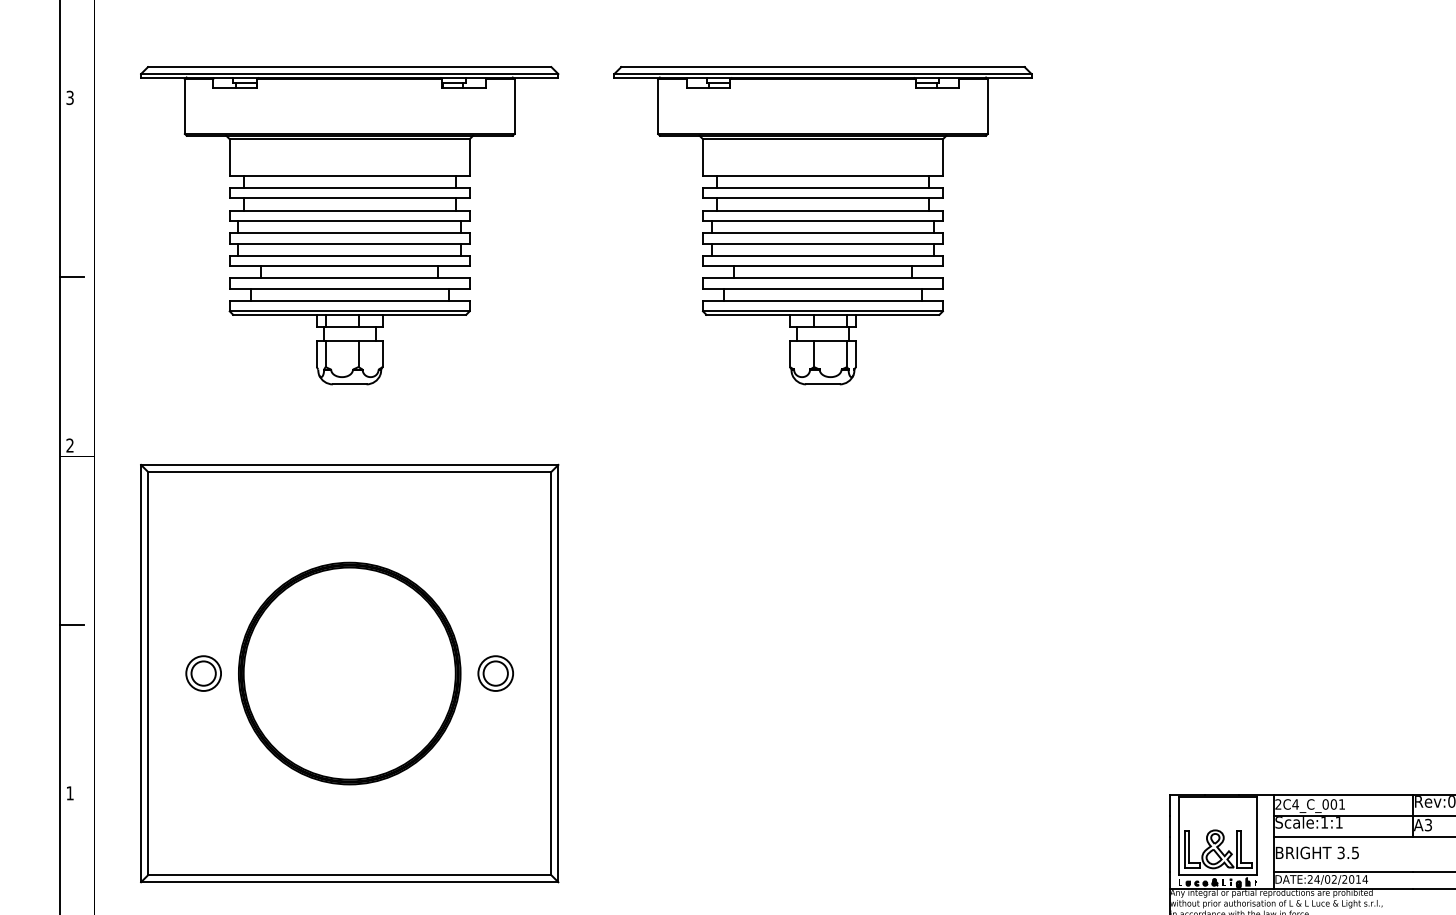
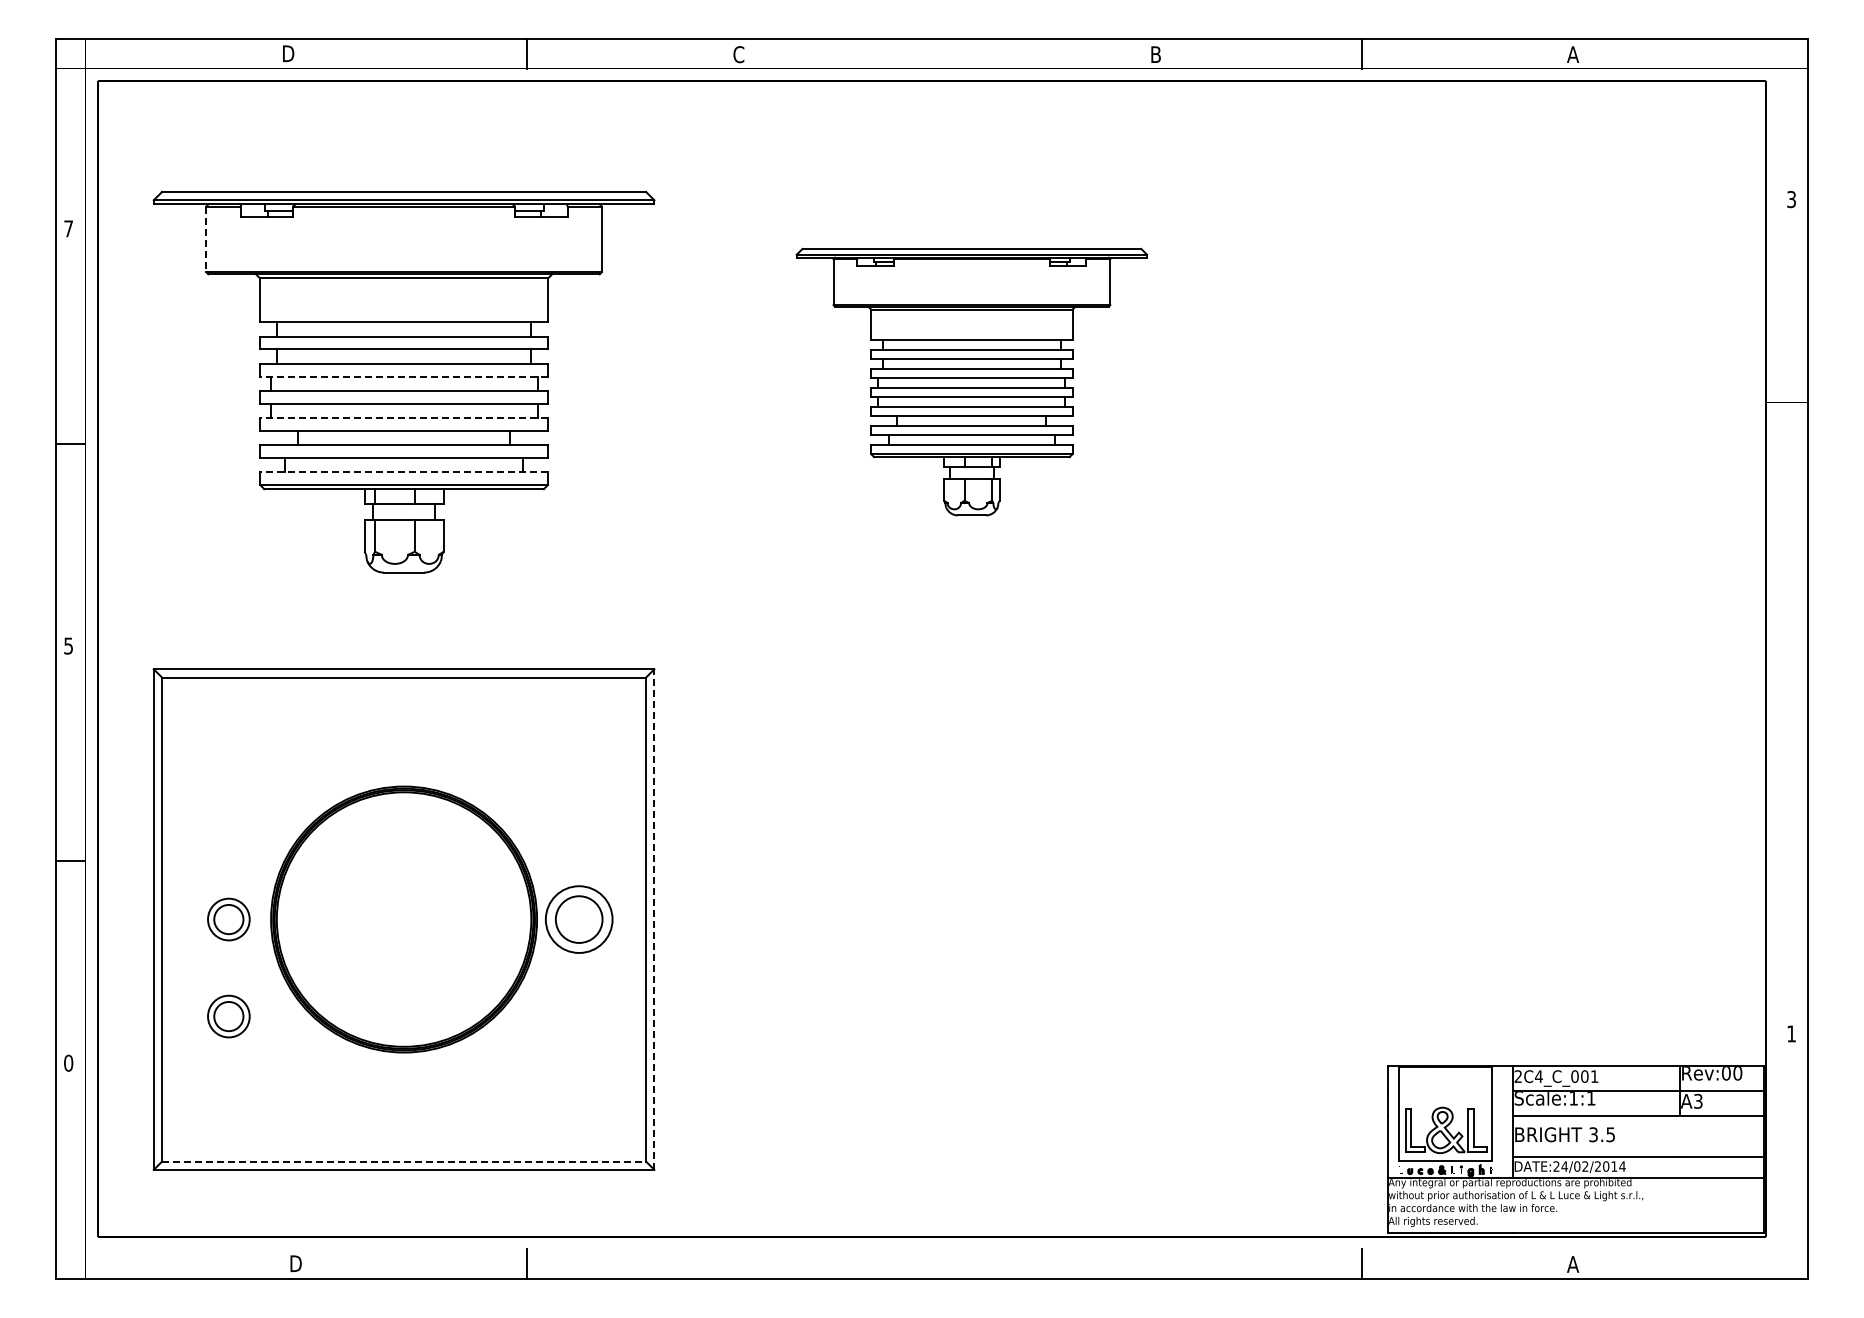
text: (70, 97) -> (68, 228), 3 -> 7
line: (185, 106) -> (206, 239), solid -> dashed
line: (350, 220) -> (404, 376), solid -> dashed
part: (822, 225) -> (971, 381), size x0.7
line: (350, 255) -> (404, 418), solid -> dashed
line: (350, 300) -> (404, 472), solid -> dashed
text: (70, 445) -> (68, 645), 2 -> 5
part: (495, 673) -> (579, 919), size x1.6
line: (558, 673) -> (654, 919), solid -> dashed
part: (203, 754) -> (228, 1016), added
text: (70, 792) -> (68, 1062), 1 -> 0
line: (350, 875) -> (404, 1161), solid -> dashed

